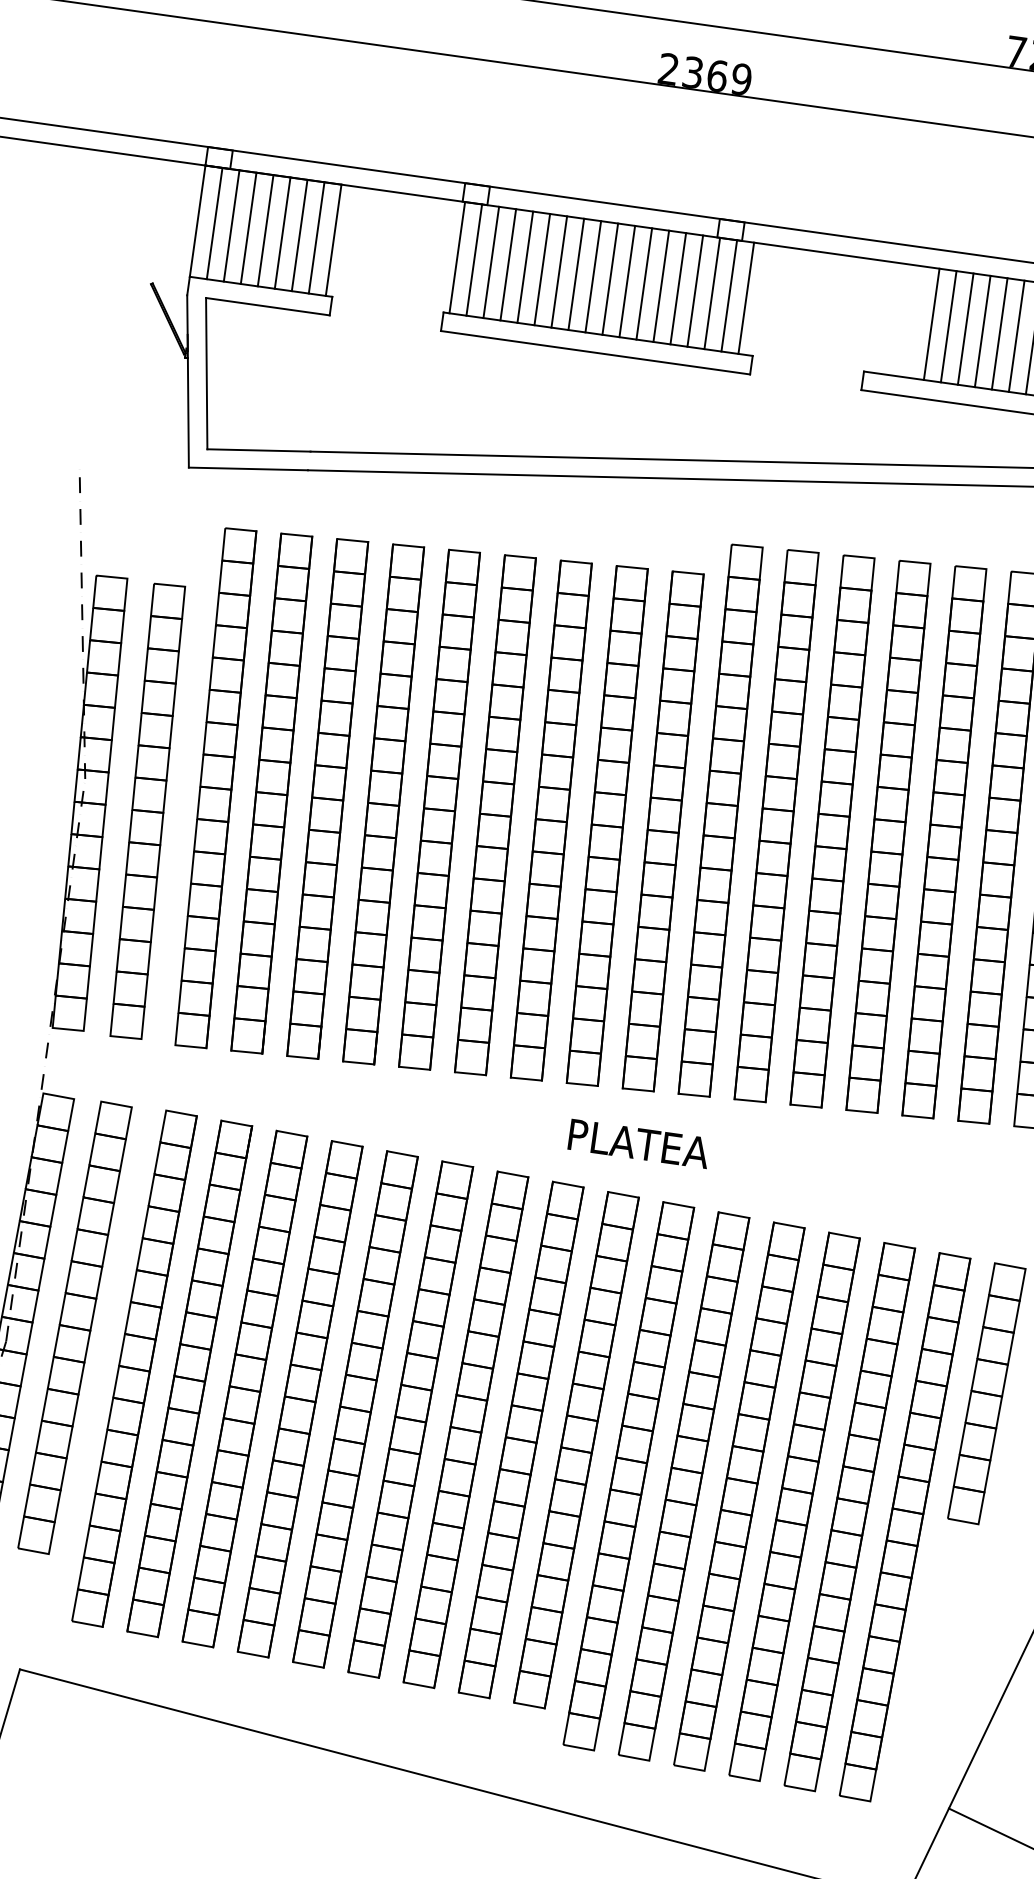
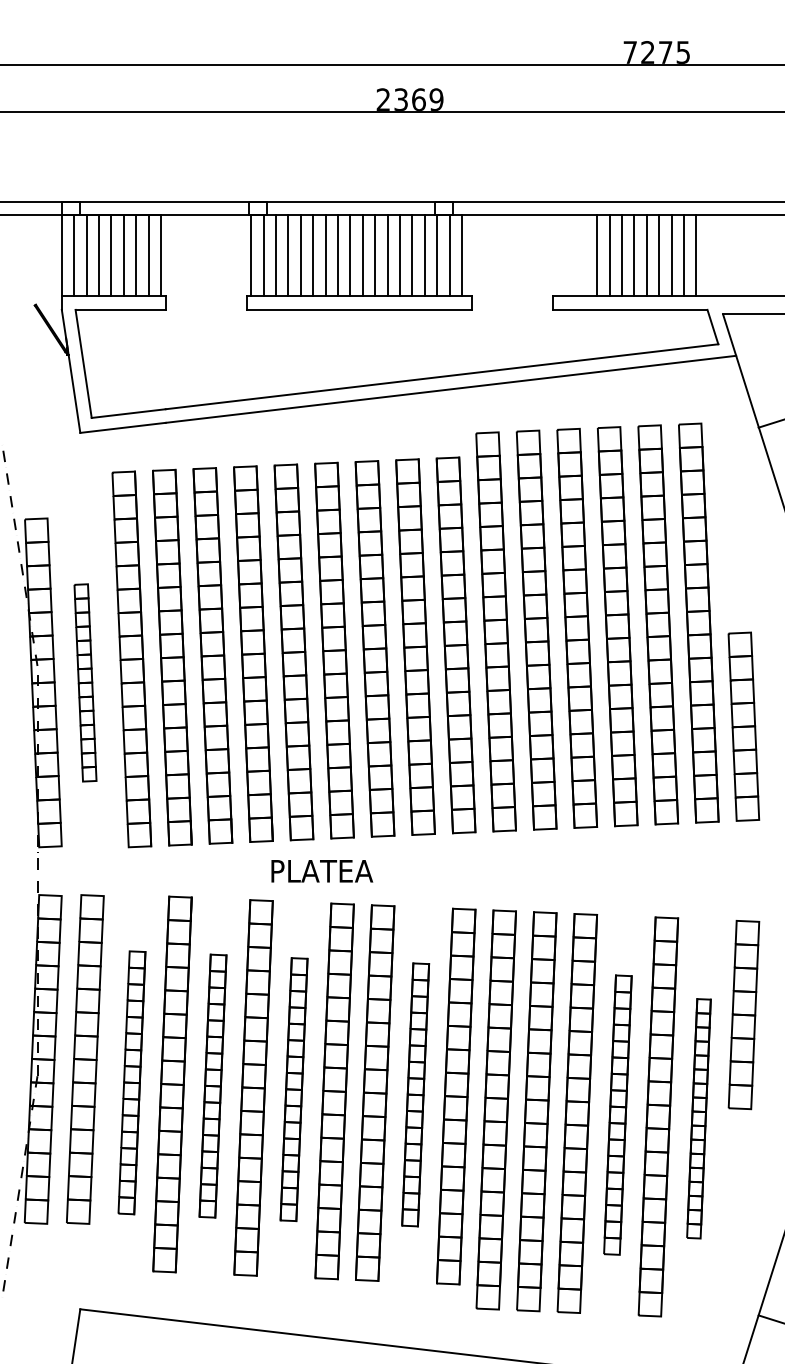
part: (147, 810) -> (85, 682), size x0.6
text: (639, 1144) -> (322, 871), moved
part: (133, 1368) -> (131, 1082), size x0.7
part: (244, 1388) -> (212, 1085), size x0.7
part: (354, 1409) -> (293, 1089), size x0.7
part: (521, 1439) -> (415, 1094), size x0.7
part: (794, 1505) -> (617, 1114), size x0.7
part: (904, 1526) -> (698, 1118), size x0.6

